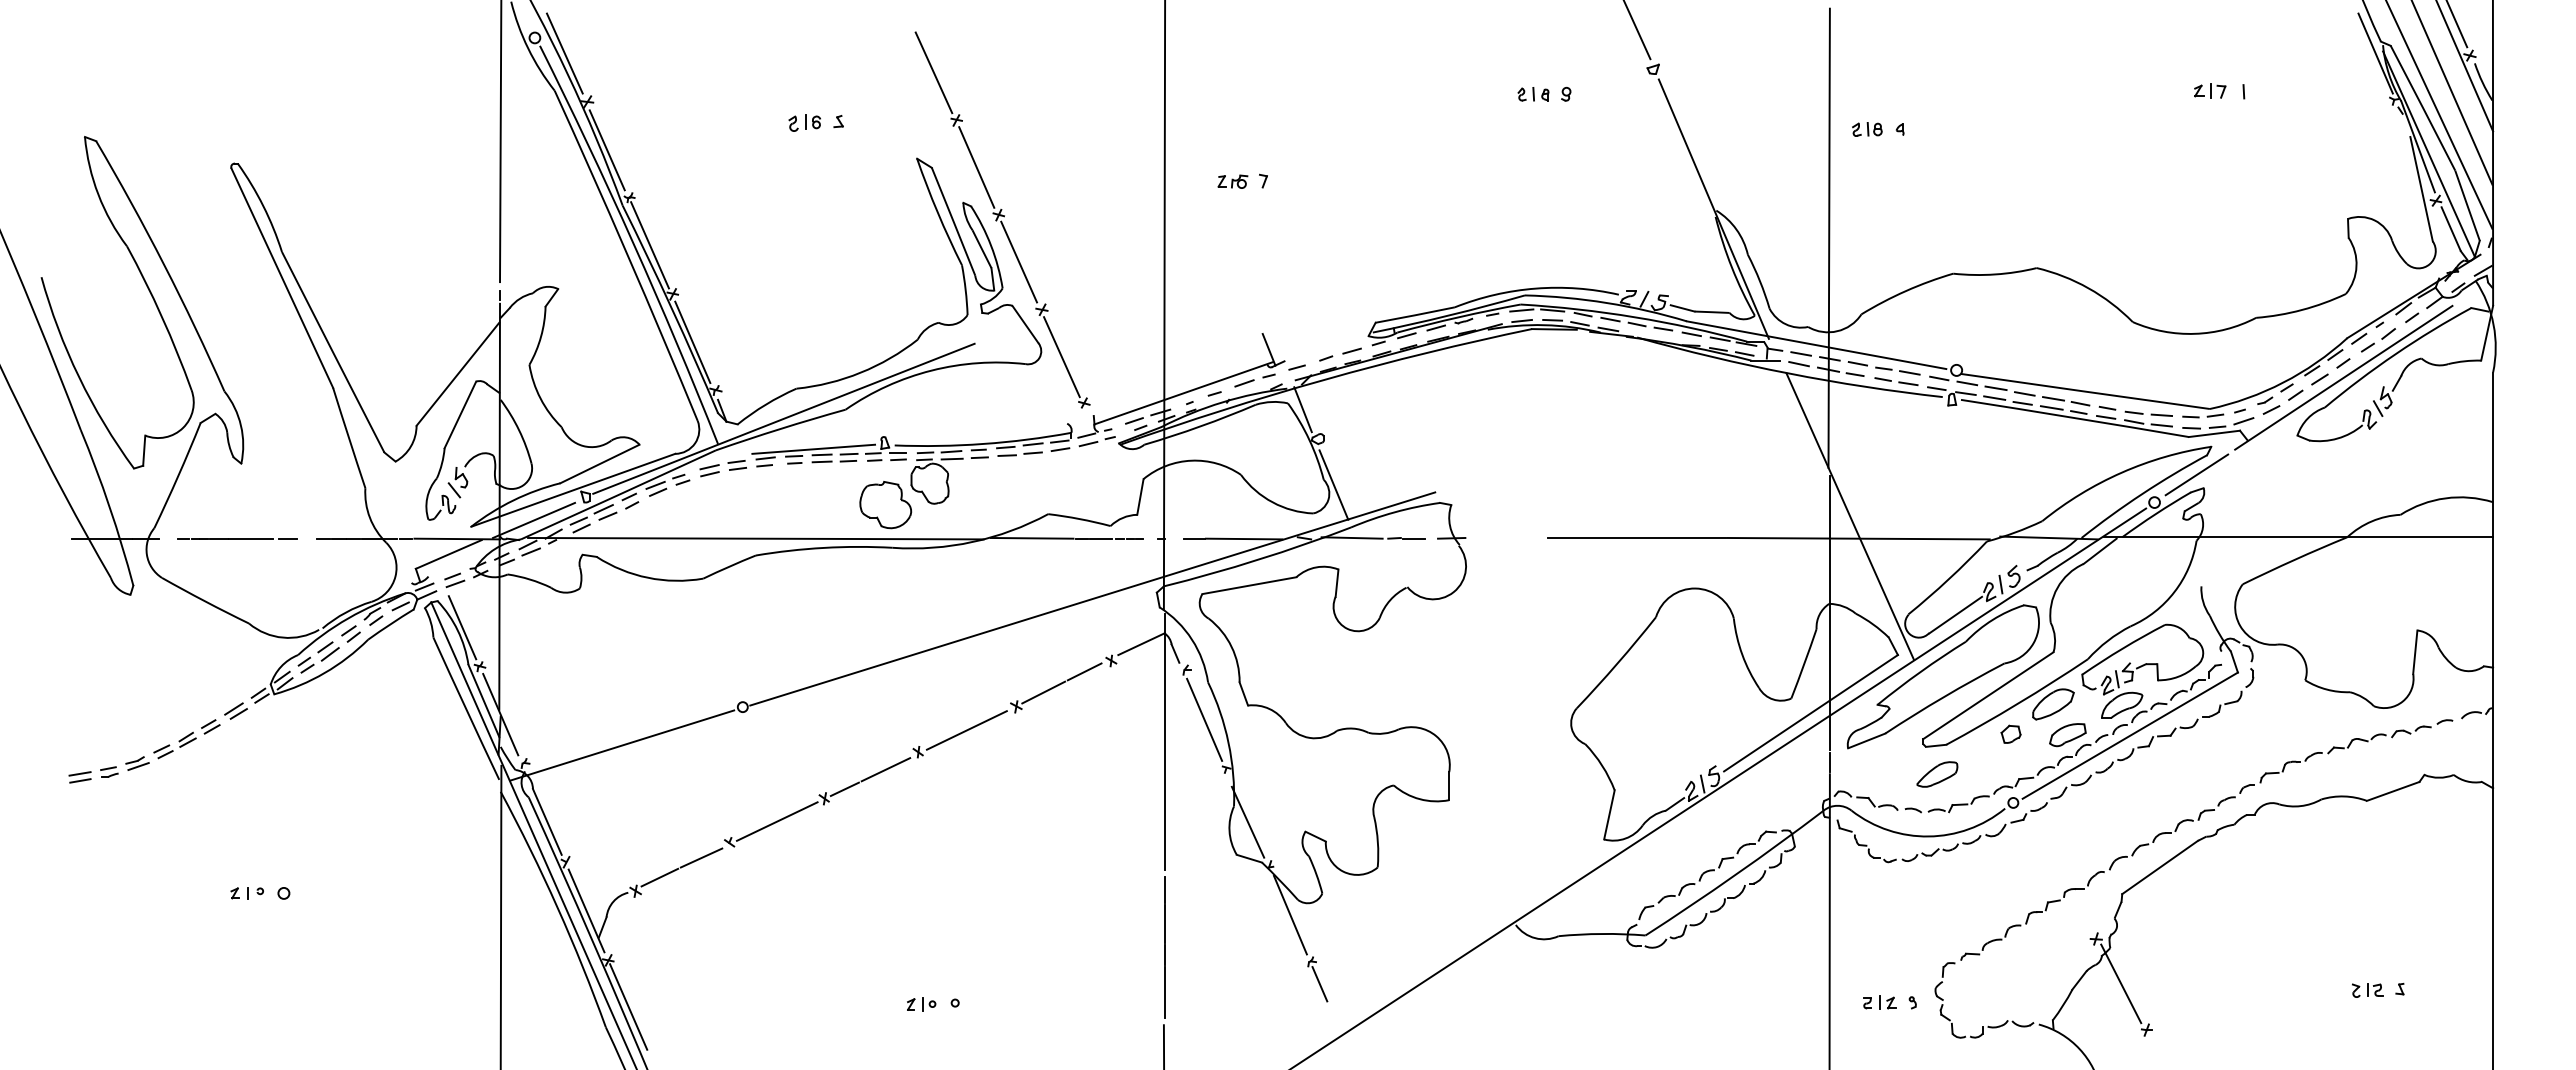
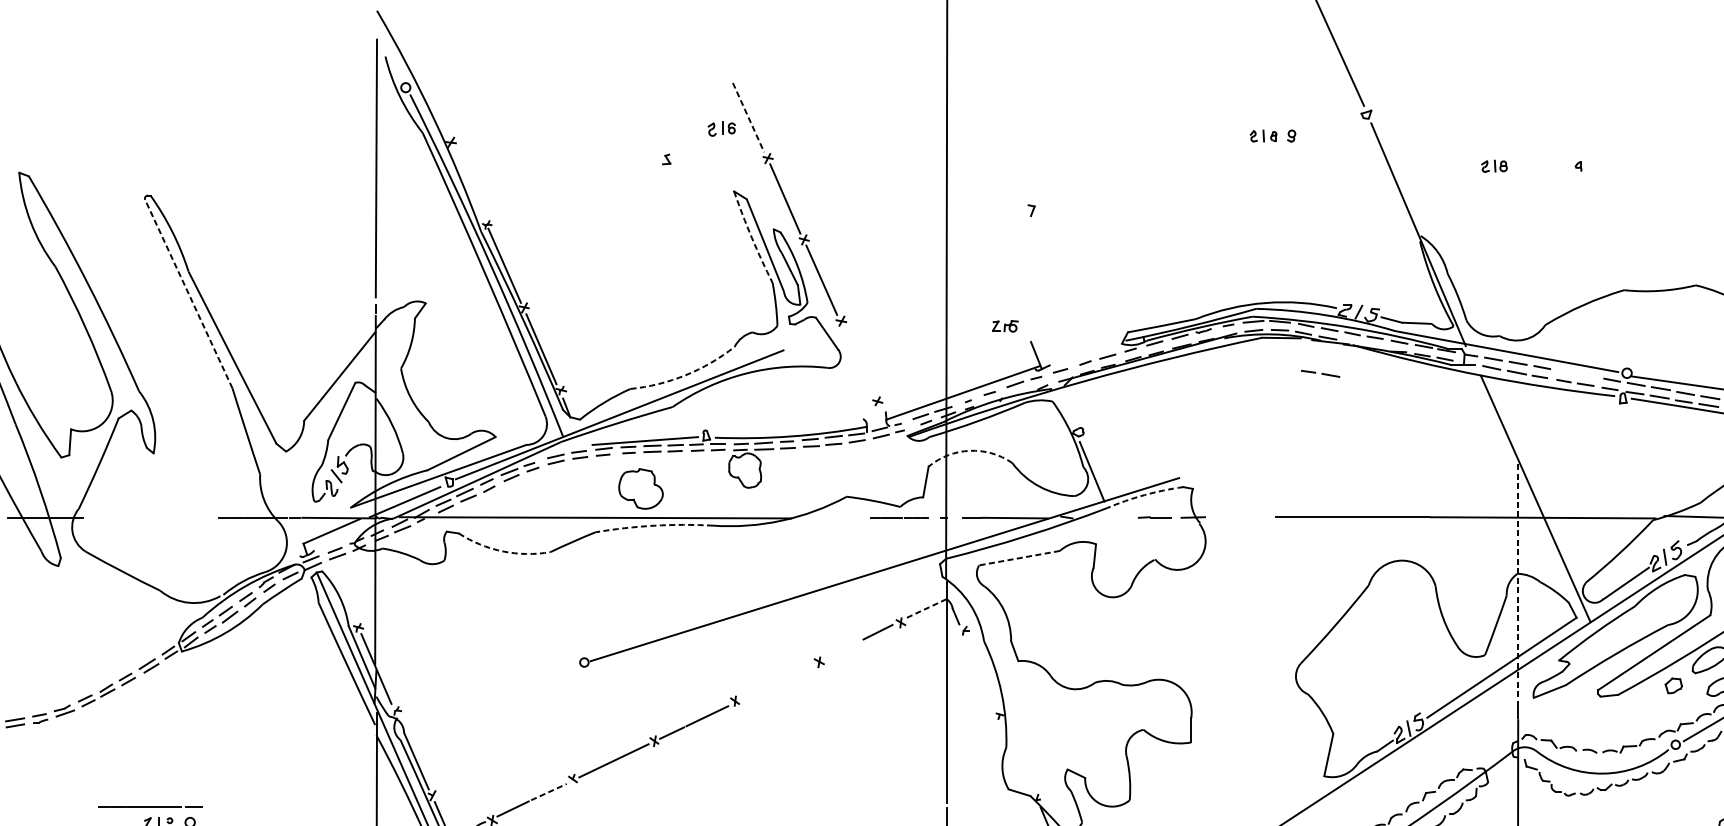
line: (564, 53) -> (431, 101), removed
line: (934, 73) -> (749, 118), solid -> dashed
part: (804, 122) -> (721, 128), moved
part: (1867, 129) -> (1494, 166), moved
line: (606, 150) -> (467, 184), removed
part: (1232, 181) -> (1005, 326), moved
arc: (937, 212) -> (751, 237), solid -> dashed
line: (1828, 237) -> (1516, 259), removed
line: (282, 278) -> (188, 294), solid -> dashed
line: (1061, 357) -> (858, 362), removed
line: (1899, 370) -> (1321, 373), moved
arc: (860, 372) -> (685, 375), solid -> dashed
line: (1302, 409) -> (1065, 406), removed
arc: (1191, 460) -> (969, 450), solid -> dashed
part: (885, 505) -> (640, 489), moved
arc: (1394, 512) -> (1144, 495), solid -> dashed
line: (1031, 537) -> (832, 516), removed
line: (1351, 537) -> (1107, 516), removed
line: (237, 538) -> (150, 807), moved
arc: (824, 547) -> (654, 525), solid -> dashed
arc: (647, 577) -> (502, 551), solid -> dashed
line: (1249, 585) -> (1019, 558), solid -> dashed
line: (1829, 613) -> (1517, 582), solid -> dashed
line: (462, 627) -> (343, 594), removed
line: (1141, 644) -> (926, 608), solid -> dashed
line: (1043, 692) -> (842, 649), removed
line: (1204, 719) -> (980, 673), removed
line: (966, 730) -> (776, 682), removed
line: (622, 745) -> (481, 695), removed
part: (1937, 774) -> (1610, 720), removed
line: (1247, 821) -> (1017, 760), removed
line: (701, 858) -> (548, 792), solid -> dashed

